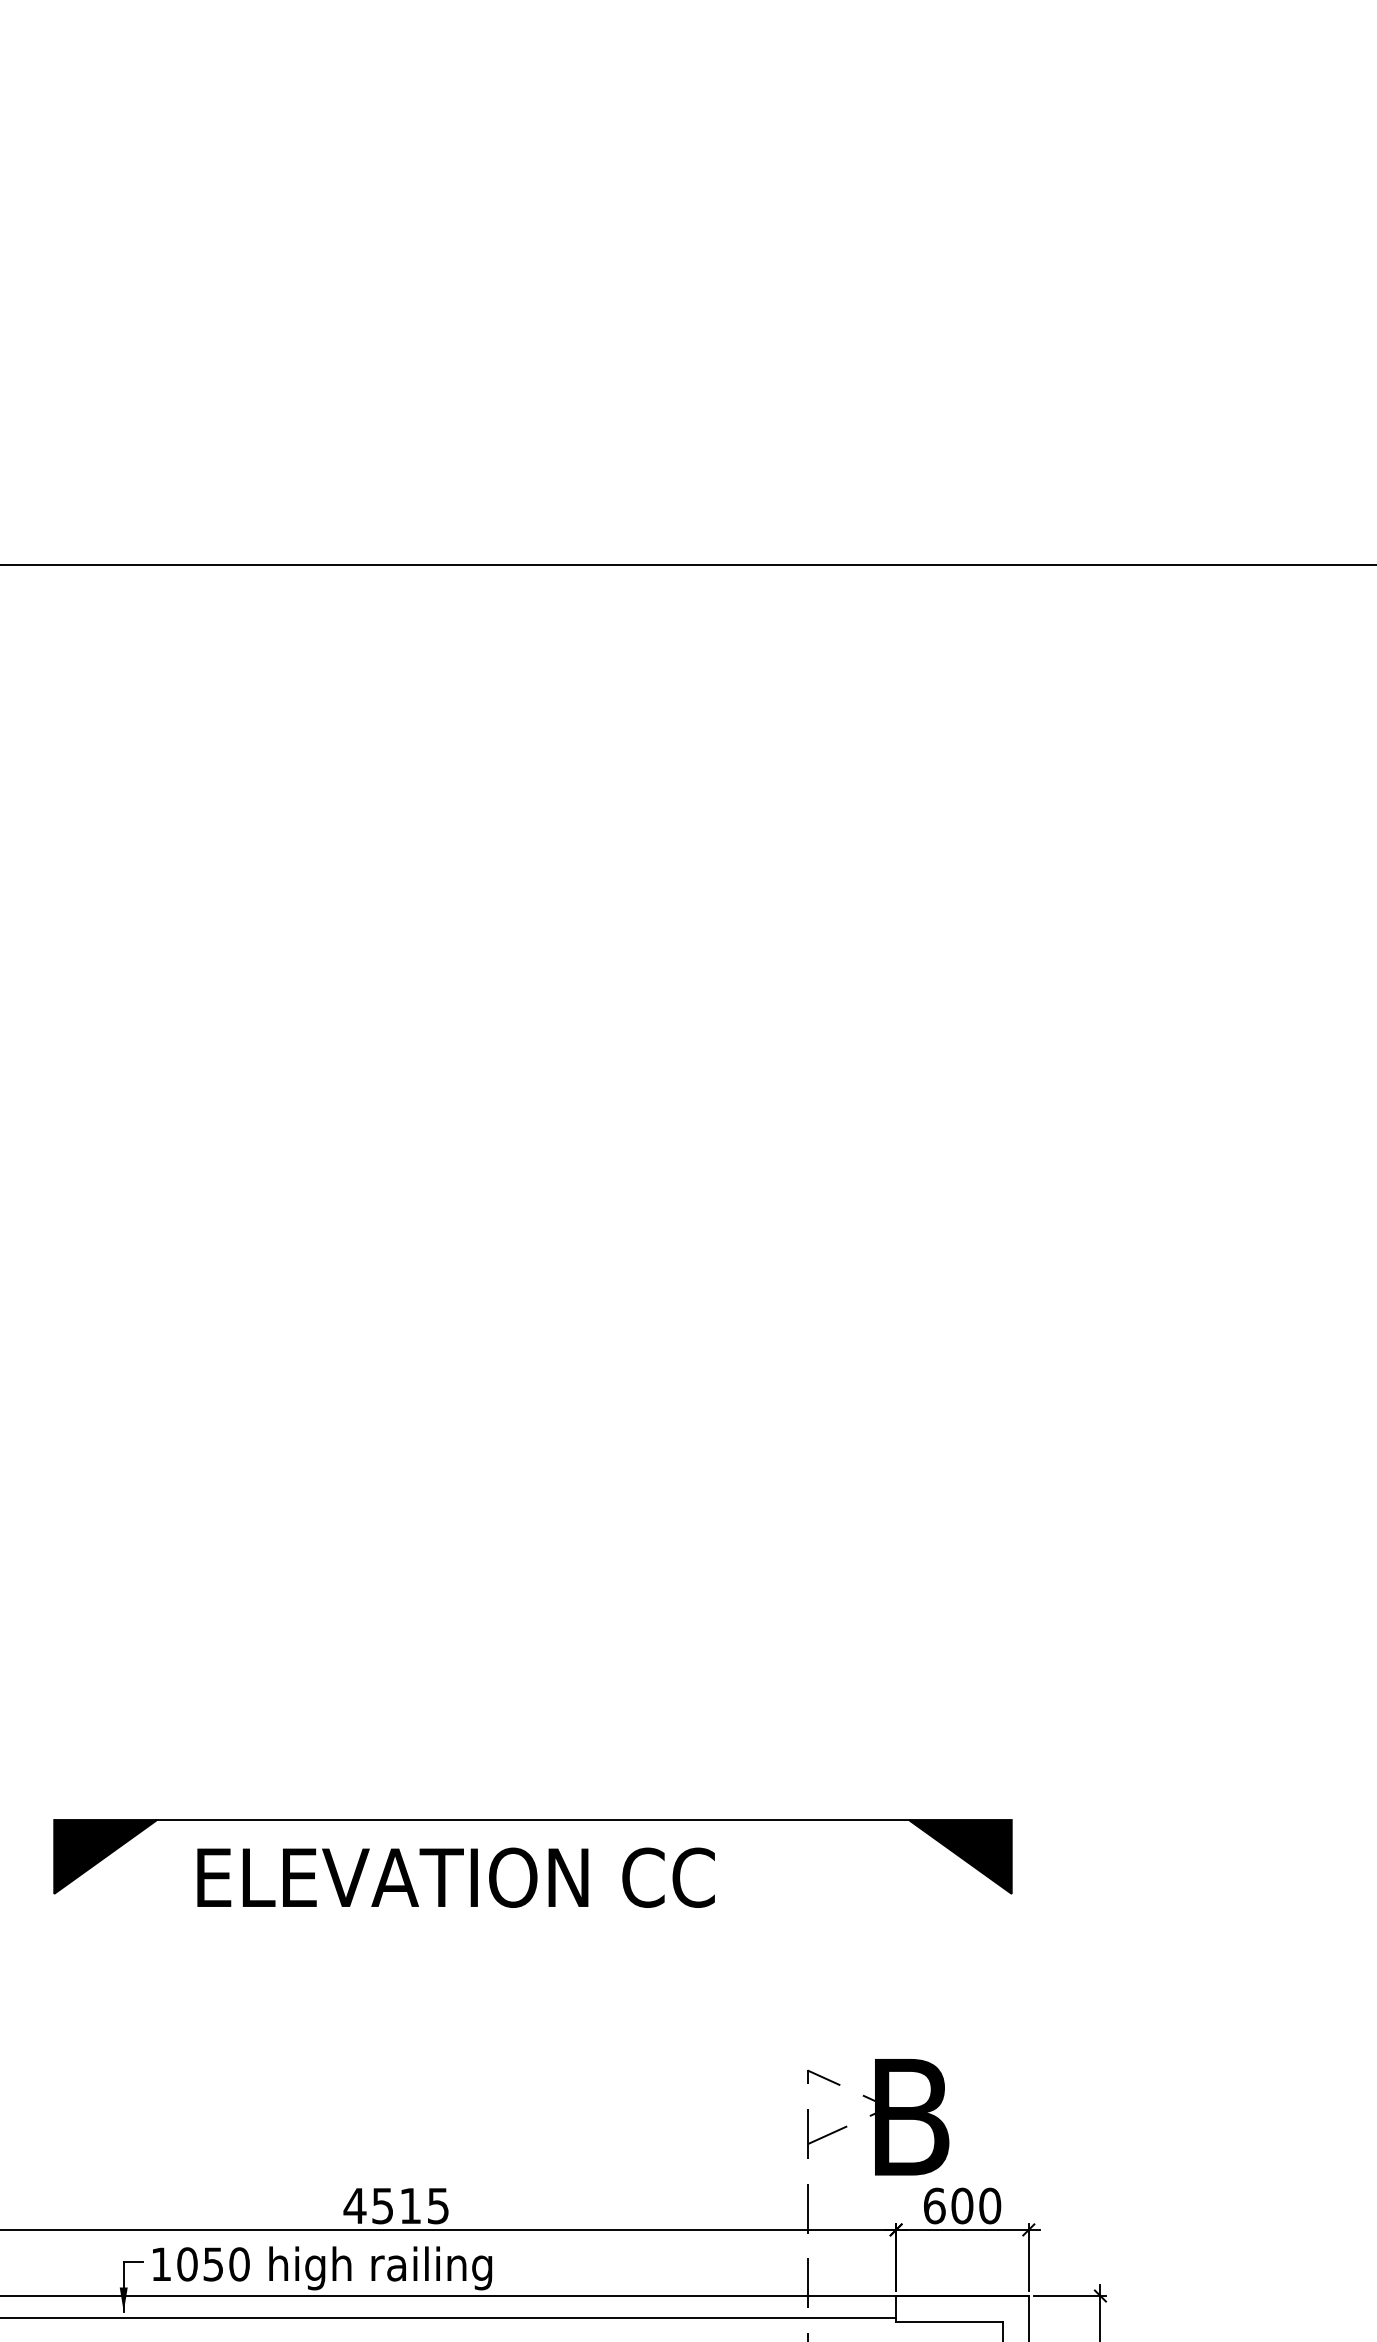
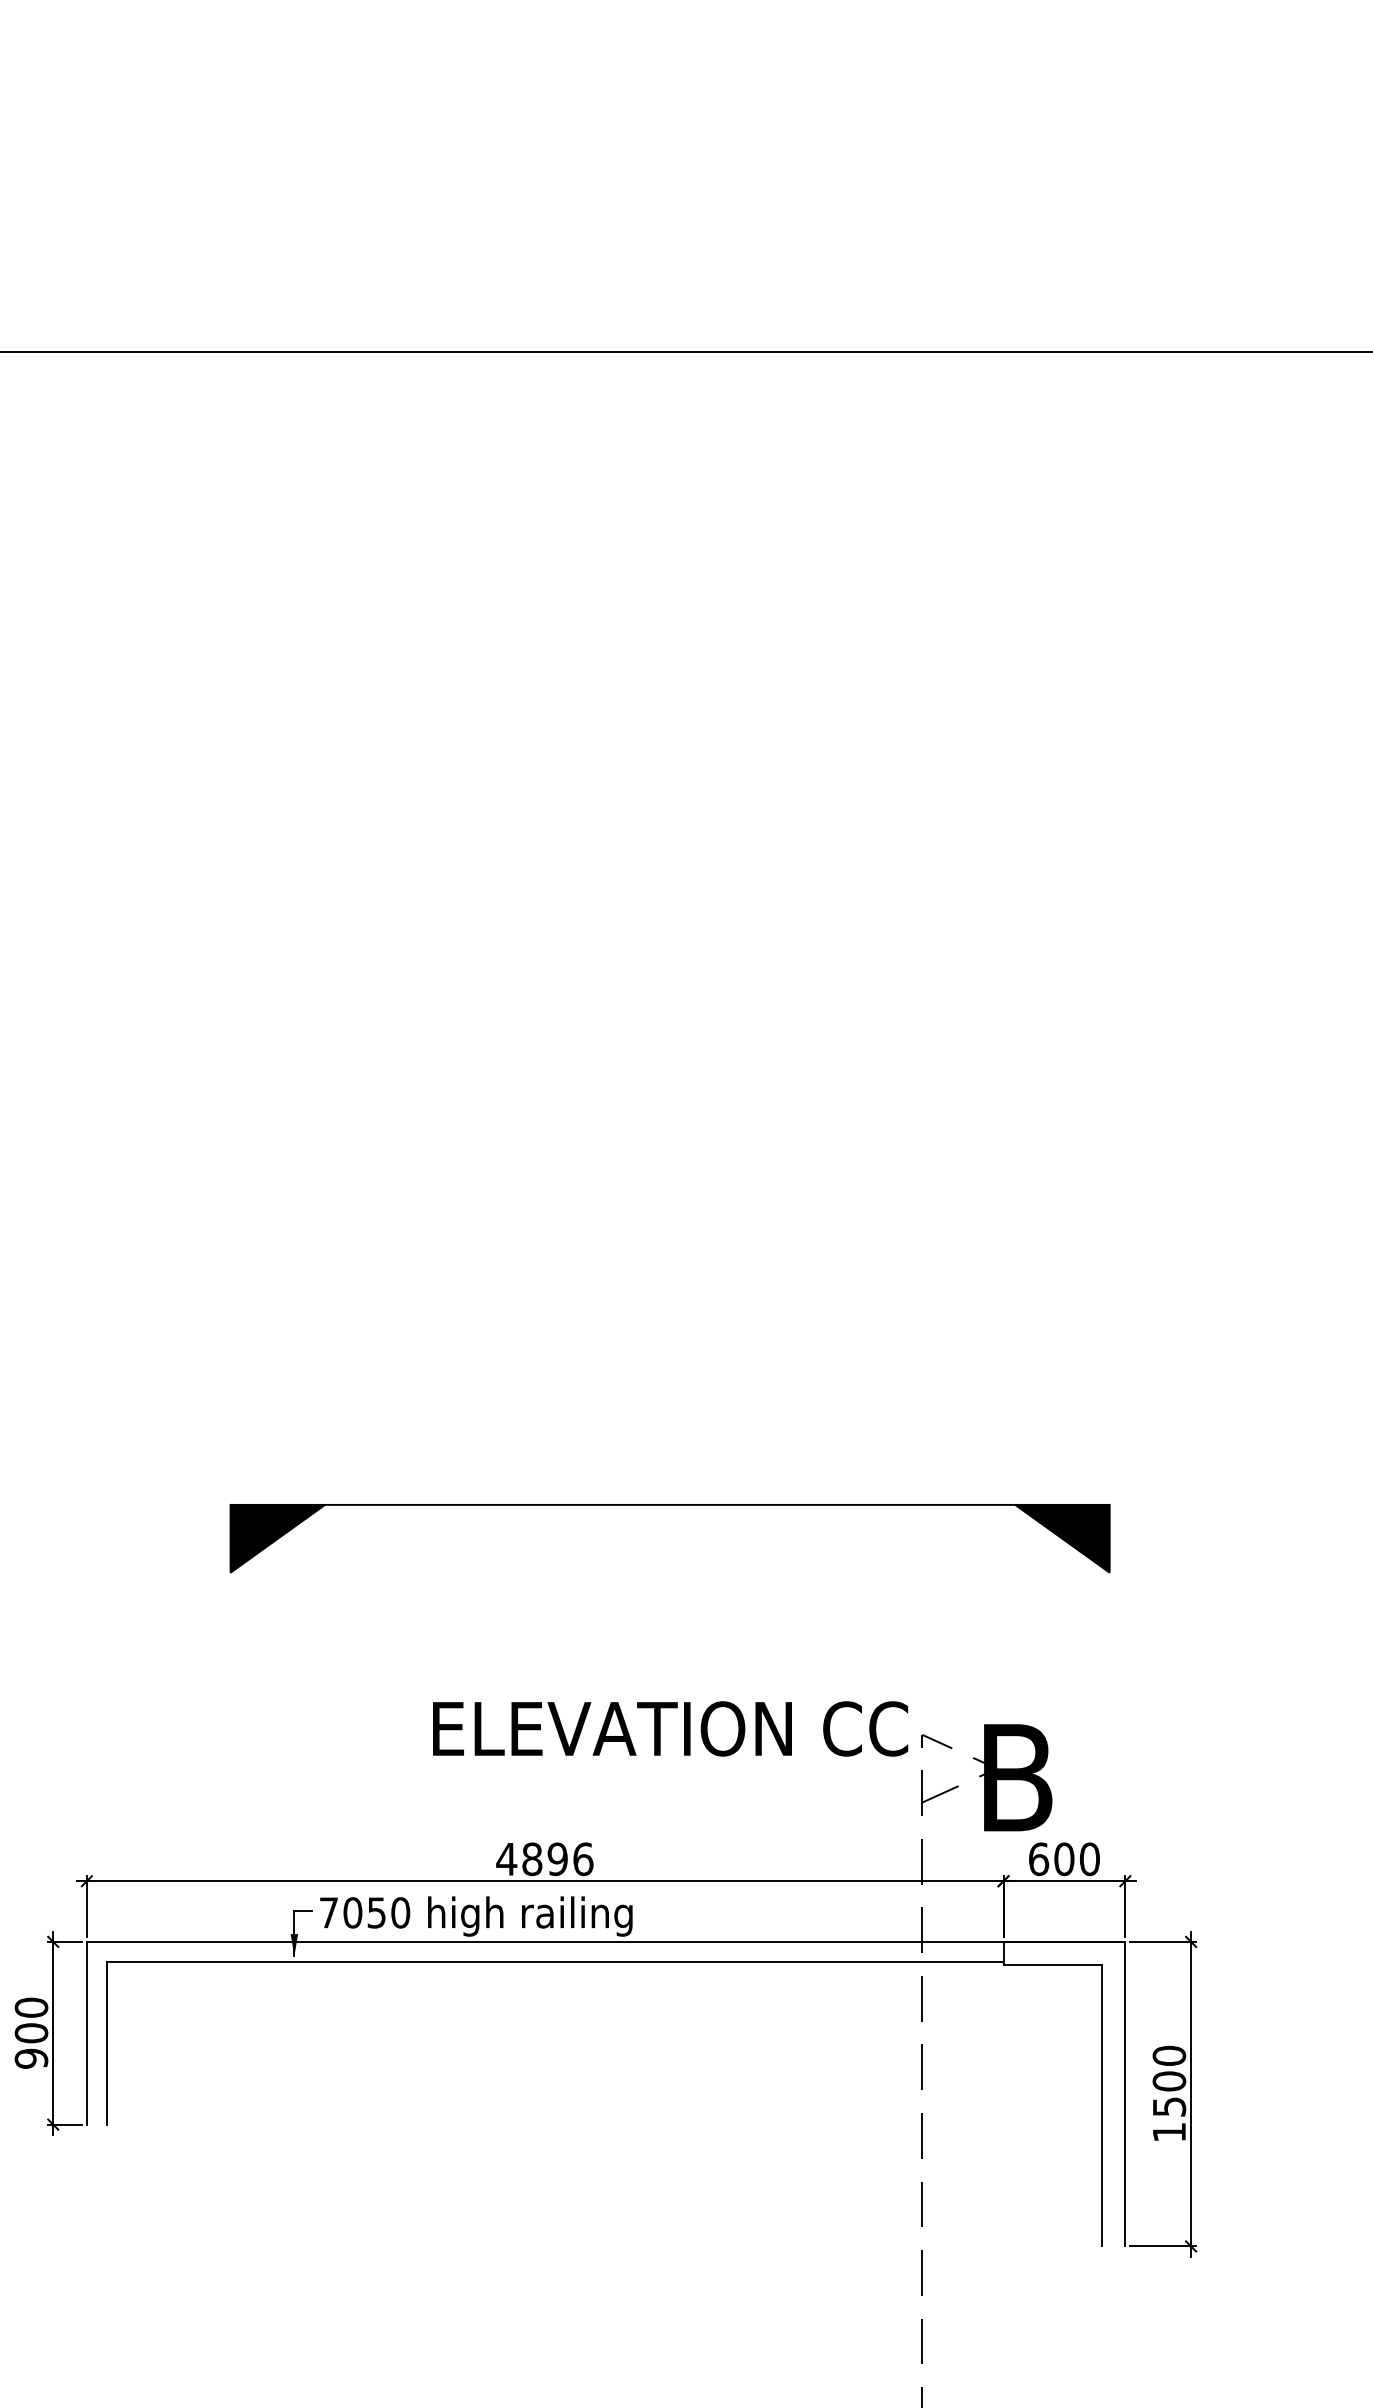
text: (456, 1877) -> (670, 1728), moved
text: (410, 2206) -> (557, 1859), 4515 -> 4896
text: (160, 2263) -> (328, 1912), 1050 -> 7050

